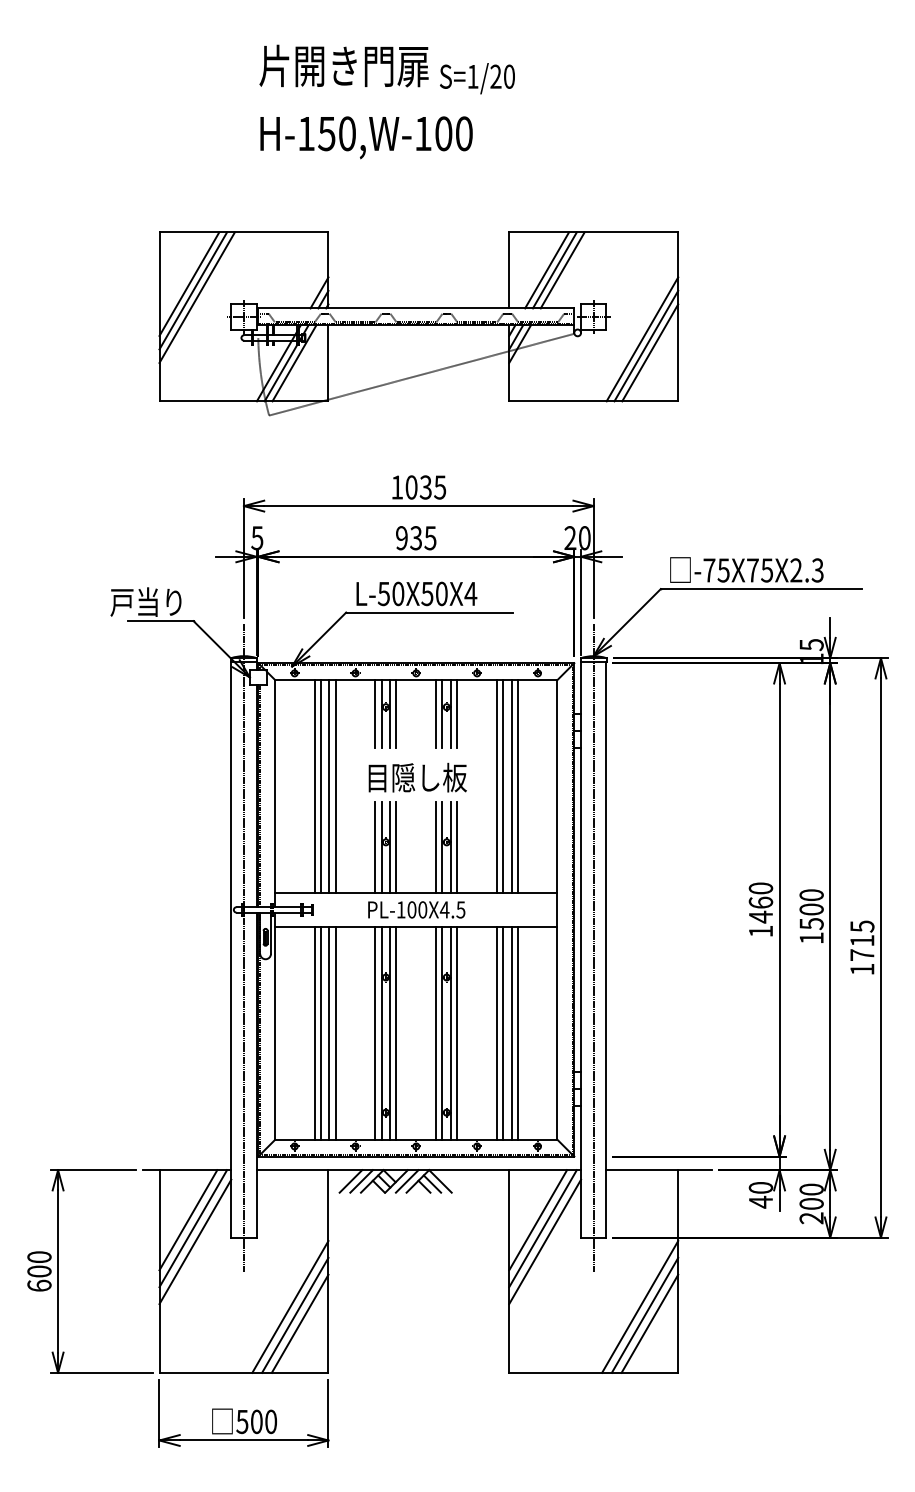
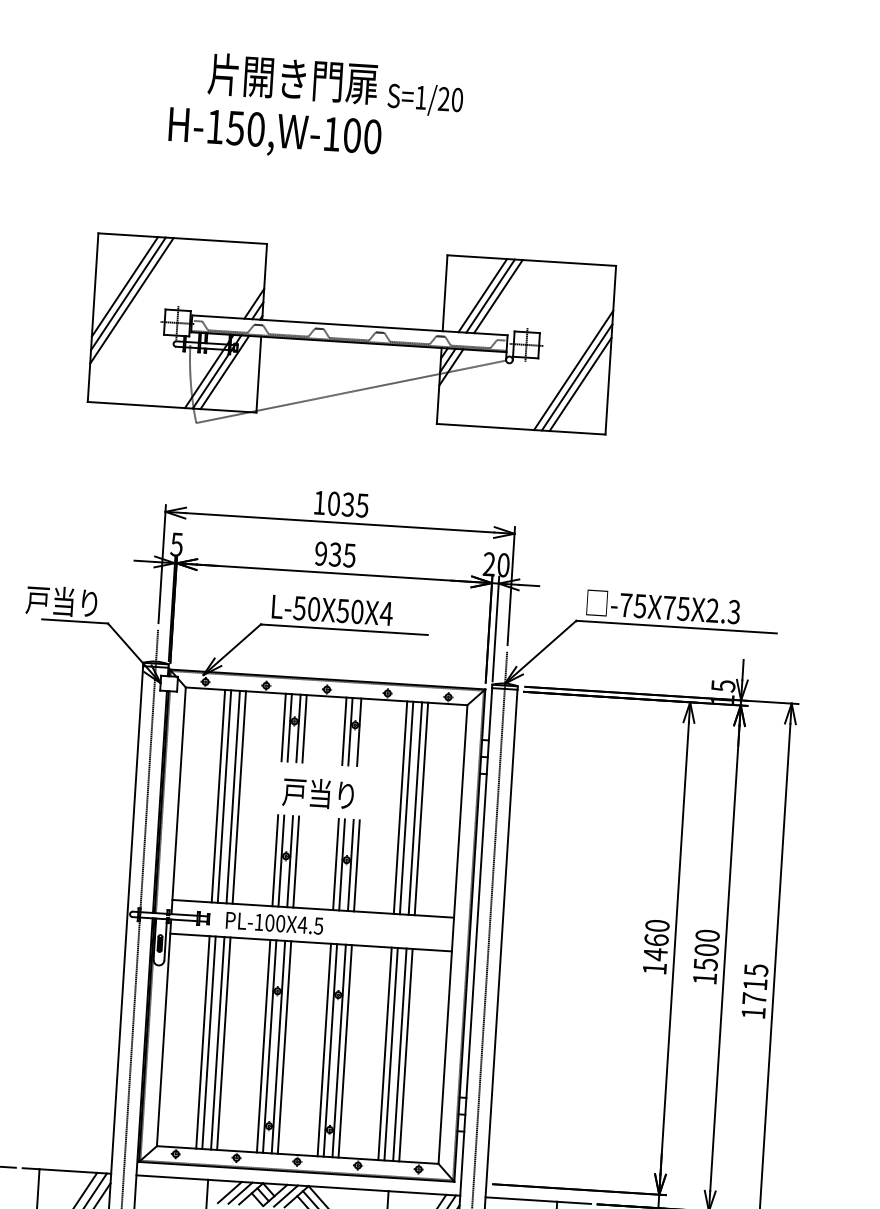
text: (366, 137) -> (274, 134), moved
line: (457, 713) -> (365, 732), removed
text: (417, 777) -> (321, 793), 目隠し板 -> 戸当り
text: (416, 909) -> (274, 922), moved

